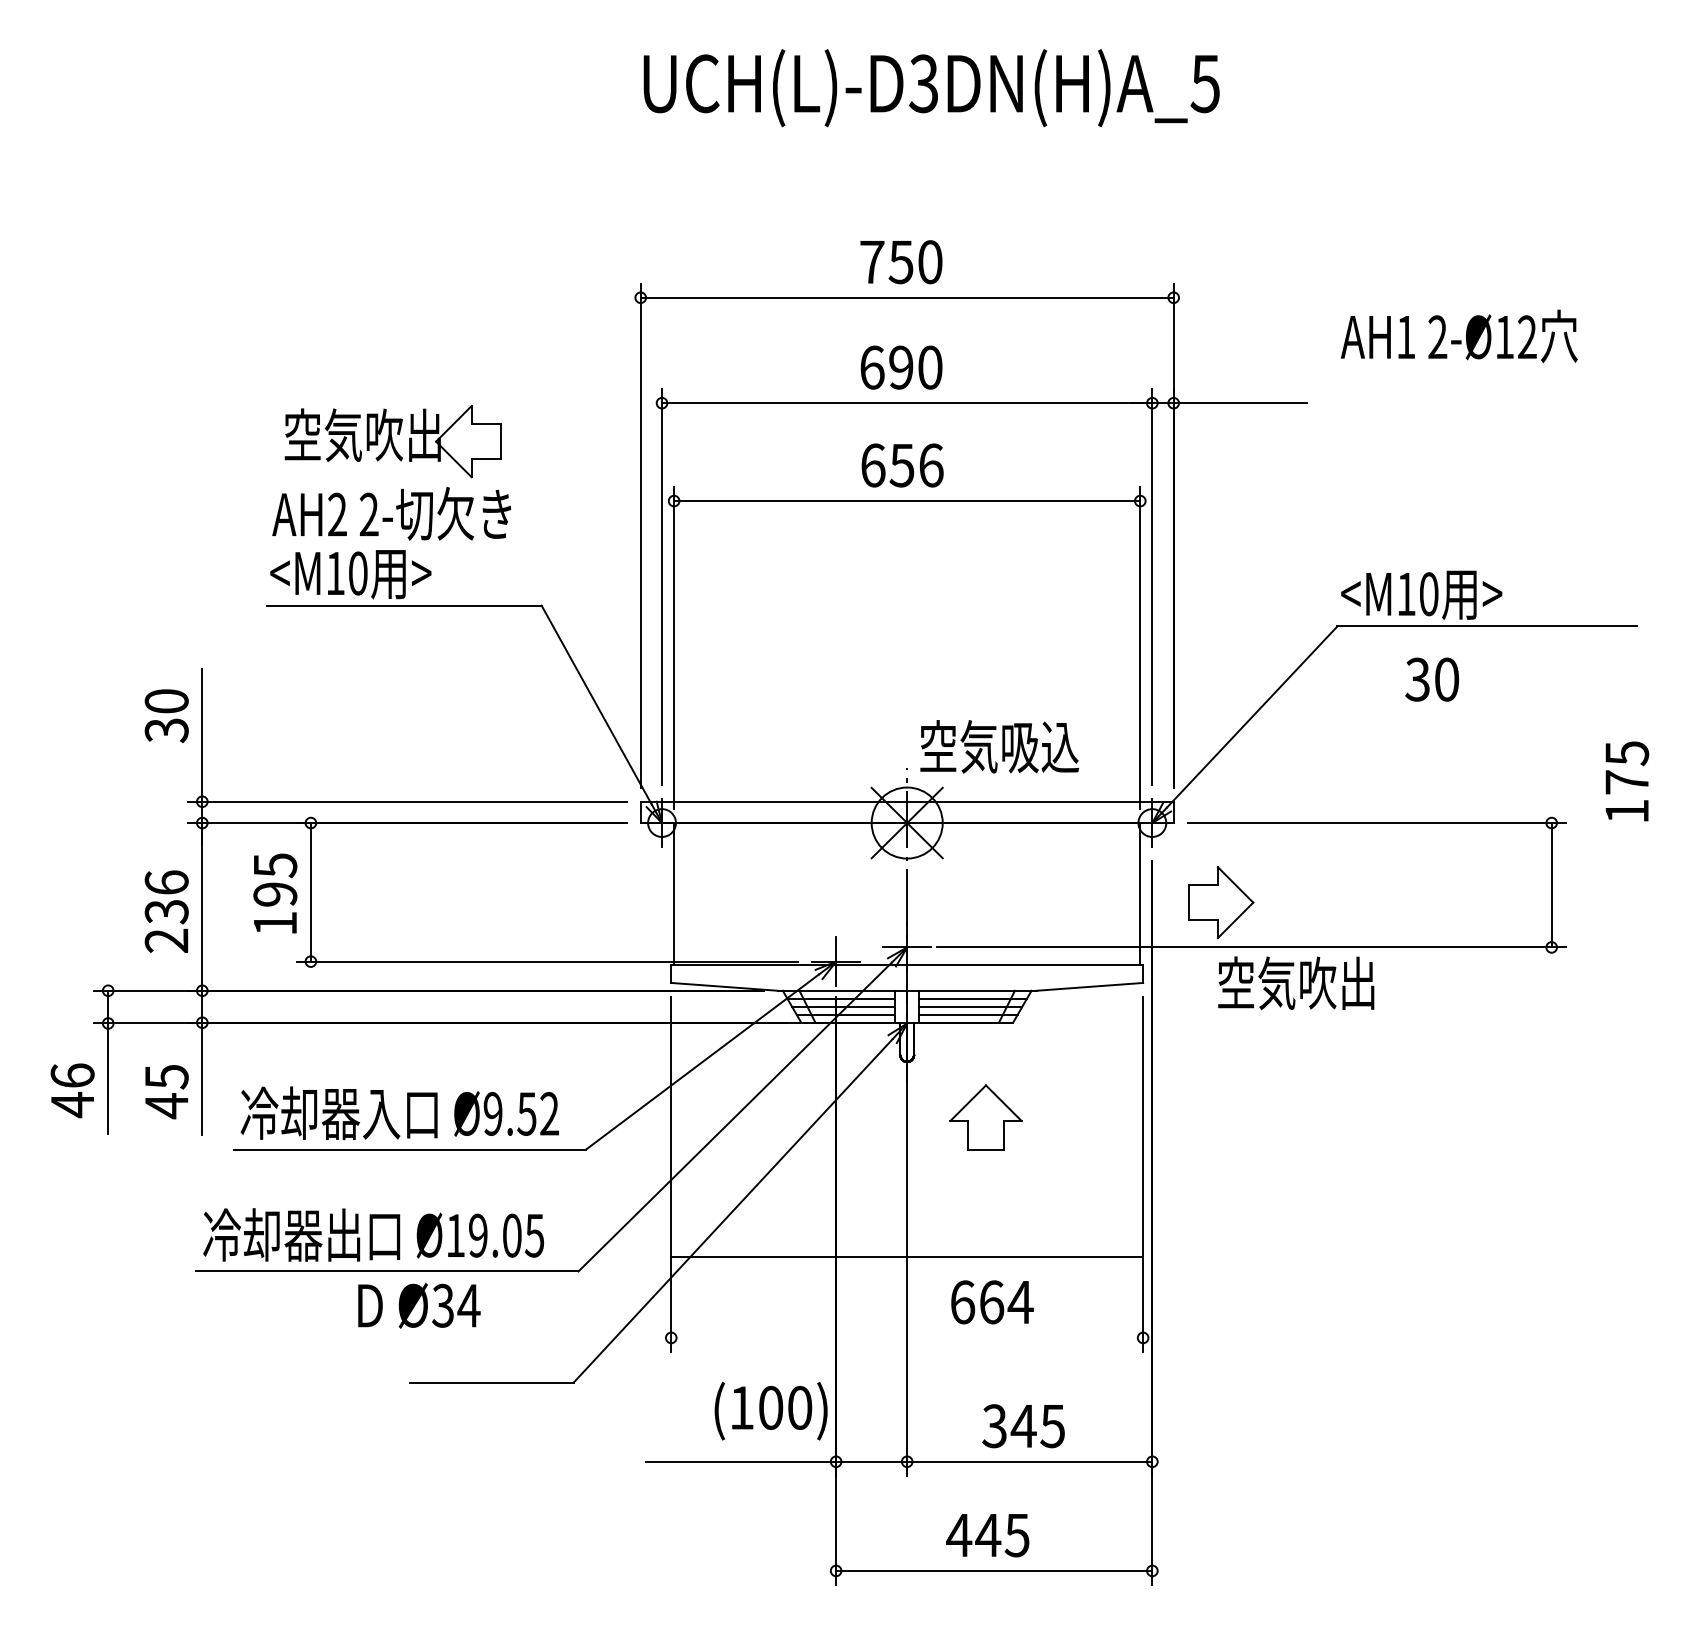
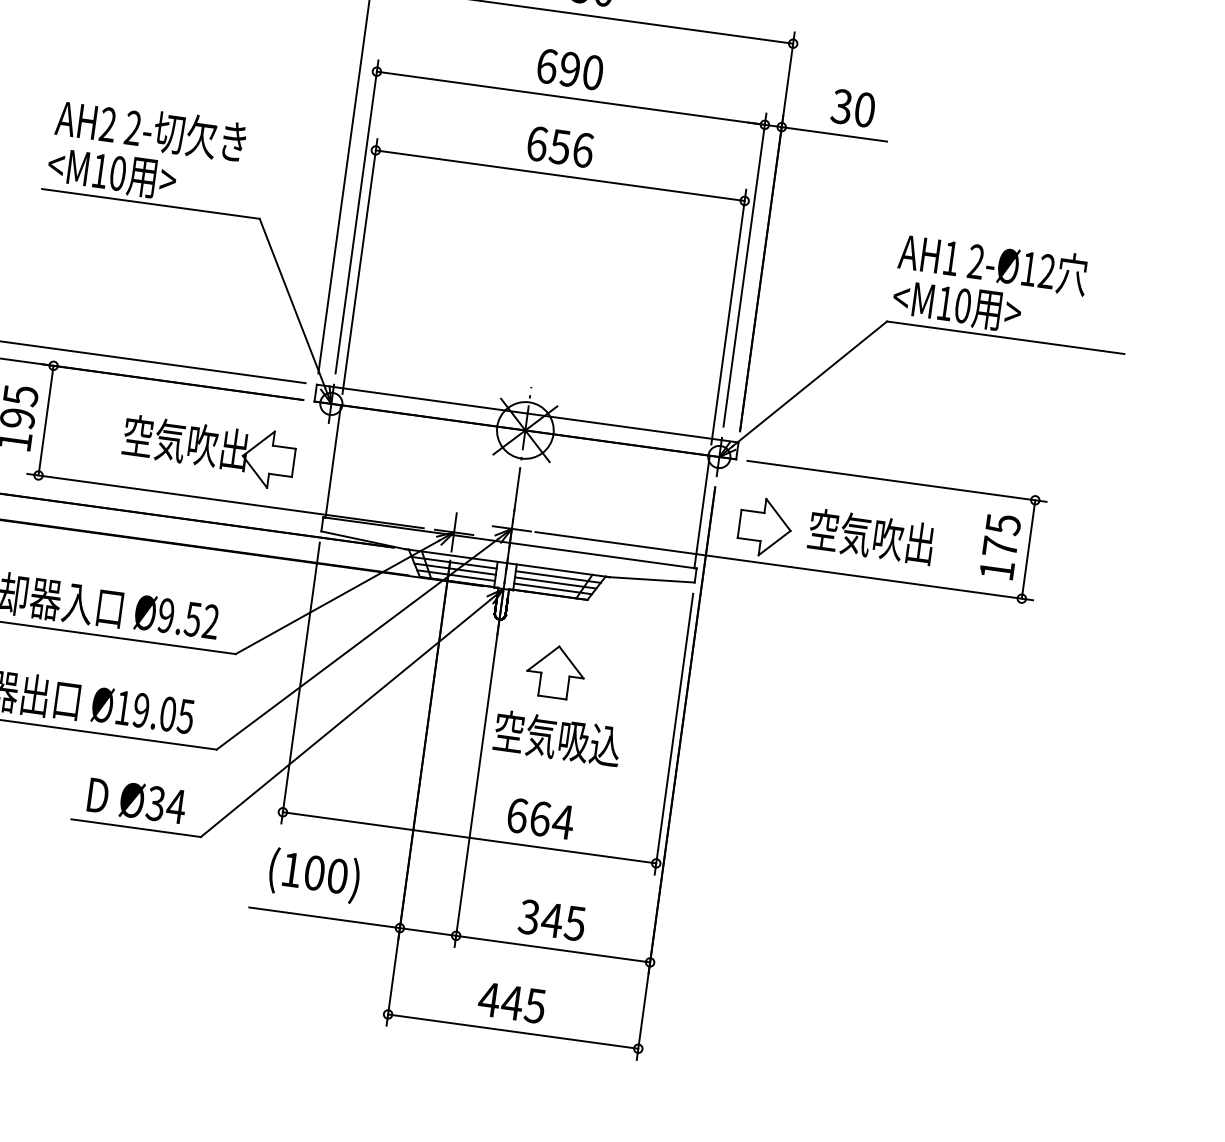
text: (1458, 336) -> (992, 263), moved
part: (392, 441) -> (208, 451), moved
text: (1431, 679) -> (852, 108), moved
text: (999, 746) -> (557, 738), moved
text: (1627, 781) -> (1000, 546), moved
text: (1296, 983) -> (871, 537), moved
line: (907, 1256) -> (469, 837), moved
text: (419, 1305) -> (137, 800), moved
text: (770, 1411) -> (313, 875), moved

